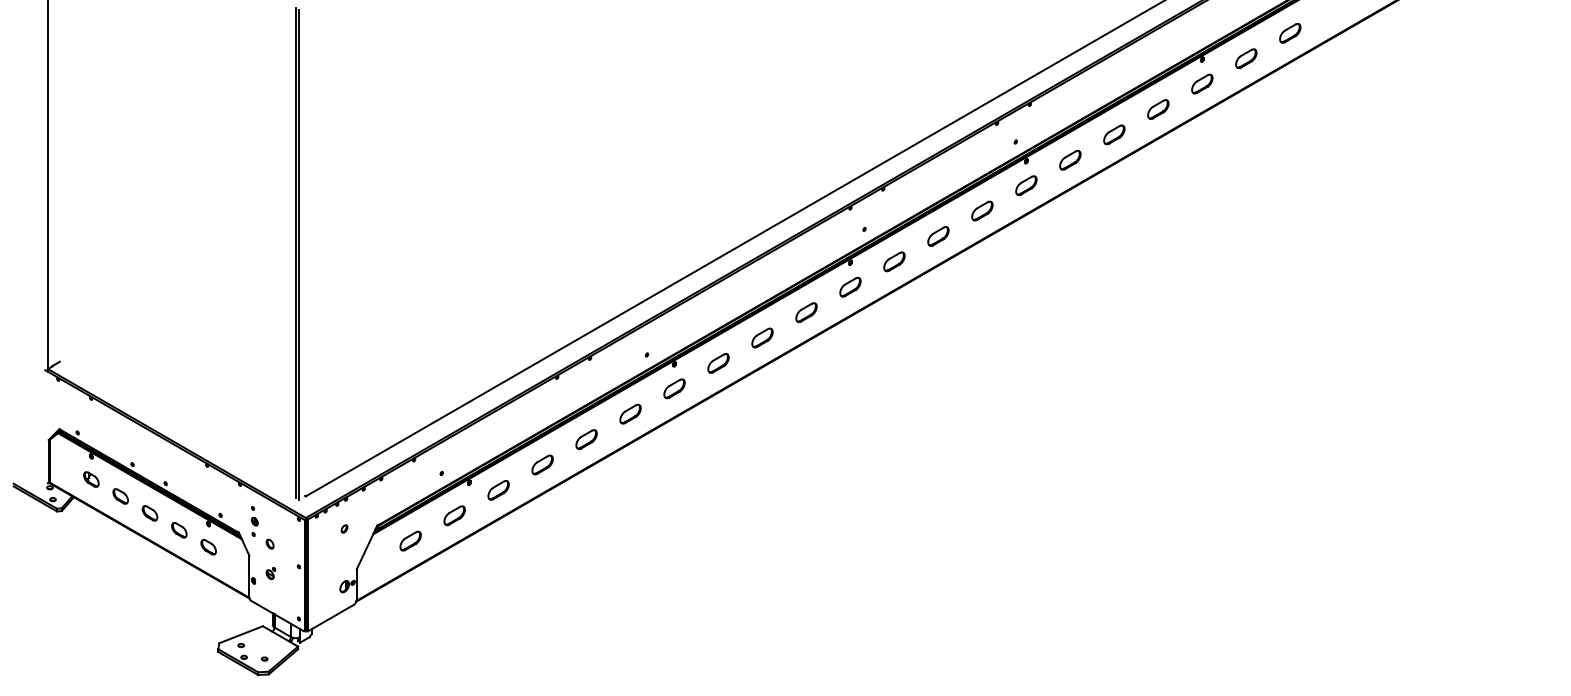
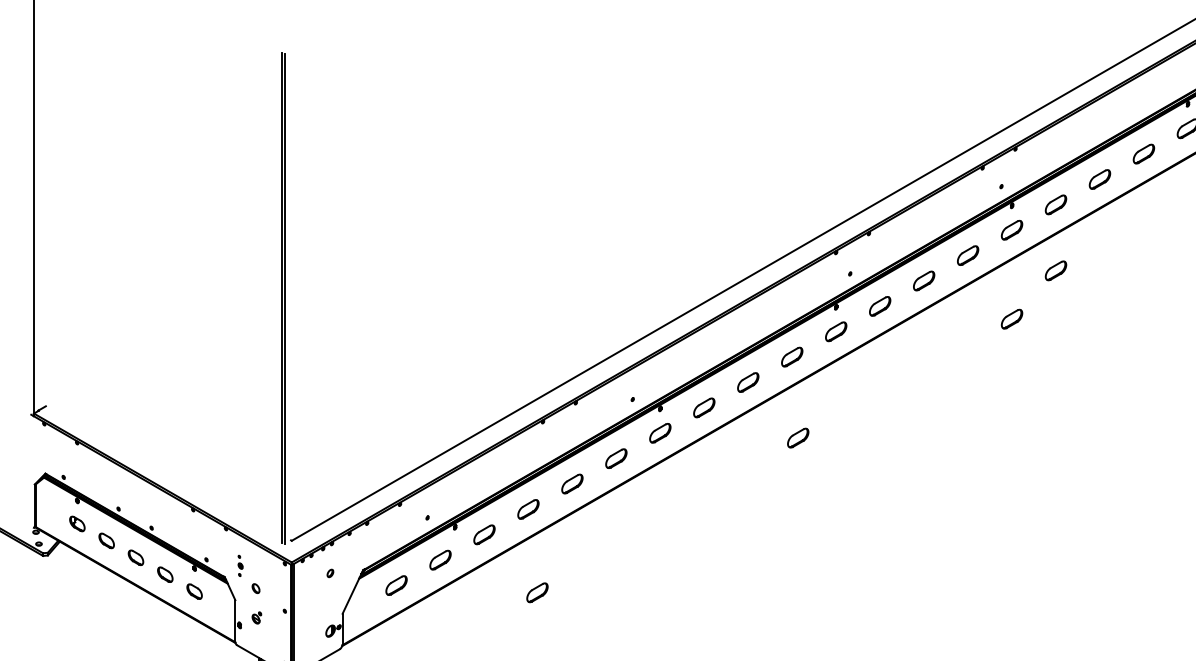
part: (1070, 226) -> (1056, 271), added
part: (1026, 274) -> (1012, 319), added
part: (812, 393) -> (798, 438), added
part: (254, 521) -> (240, 565), size x0.7
part: (551, 548) -> (537, 592), added

